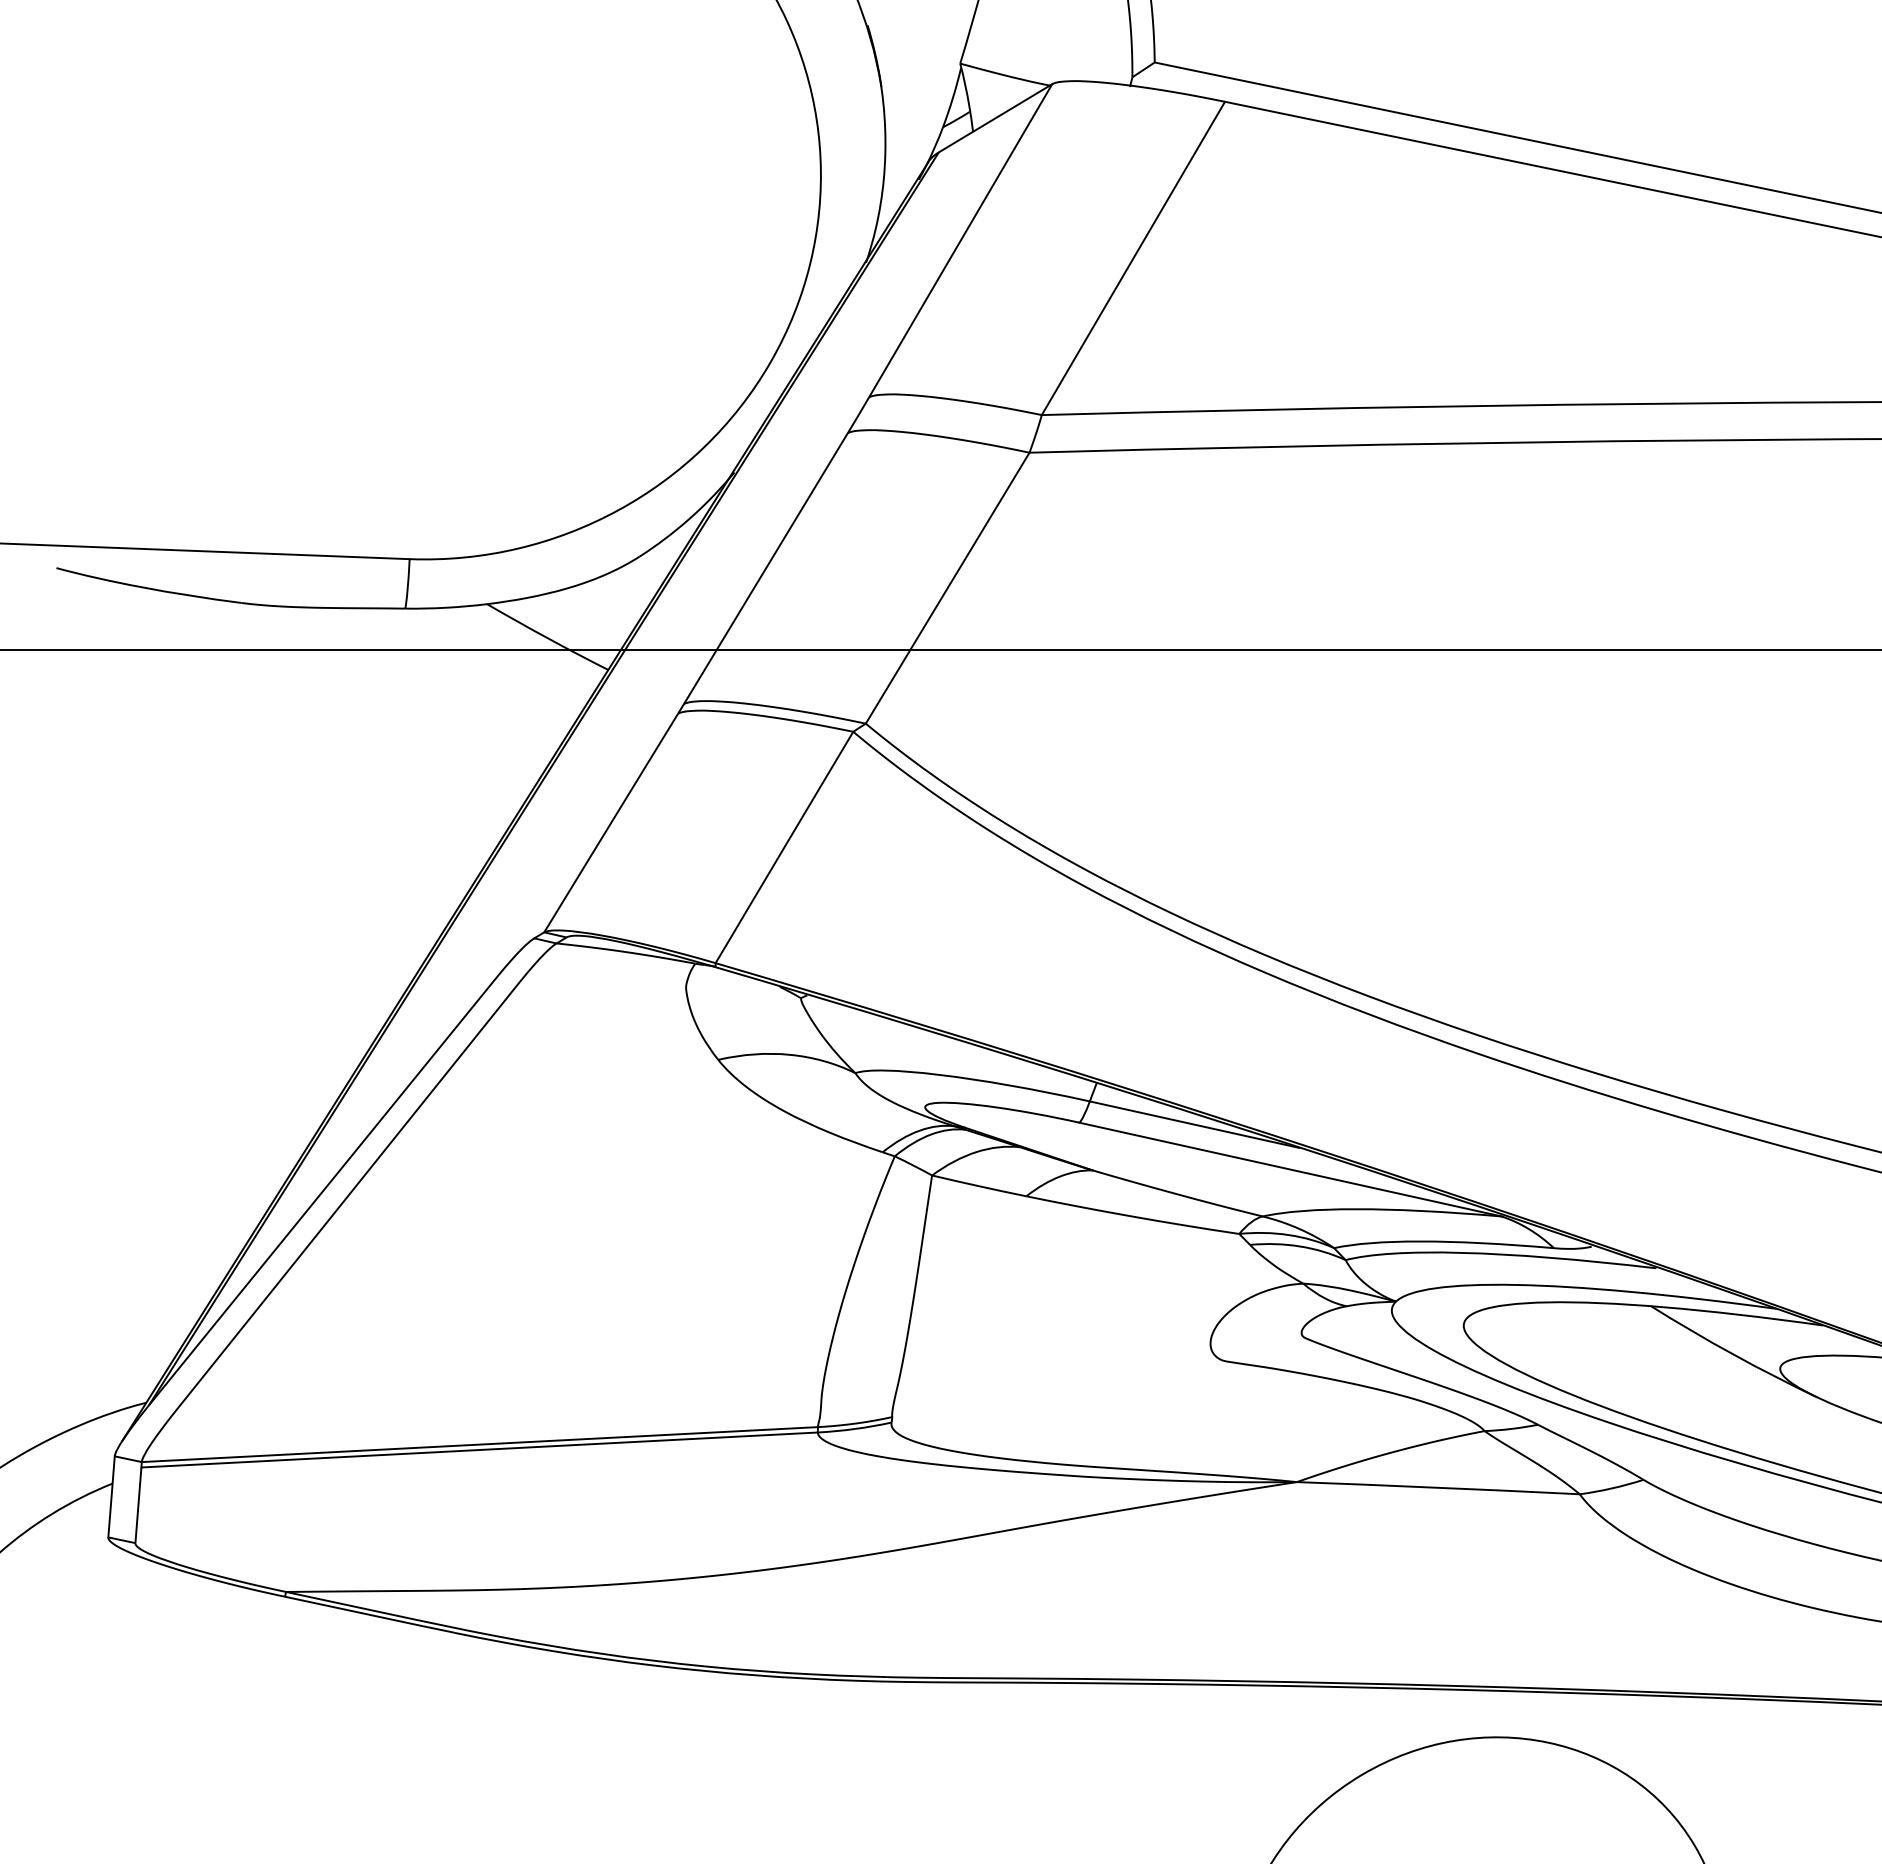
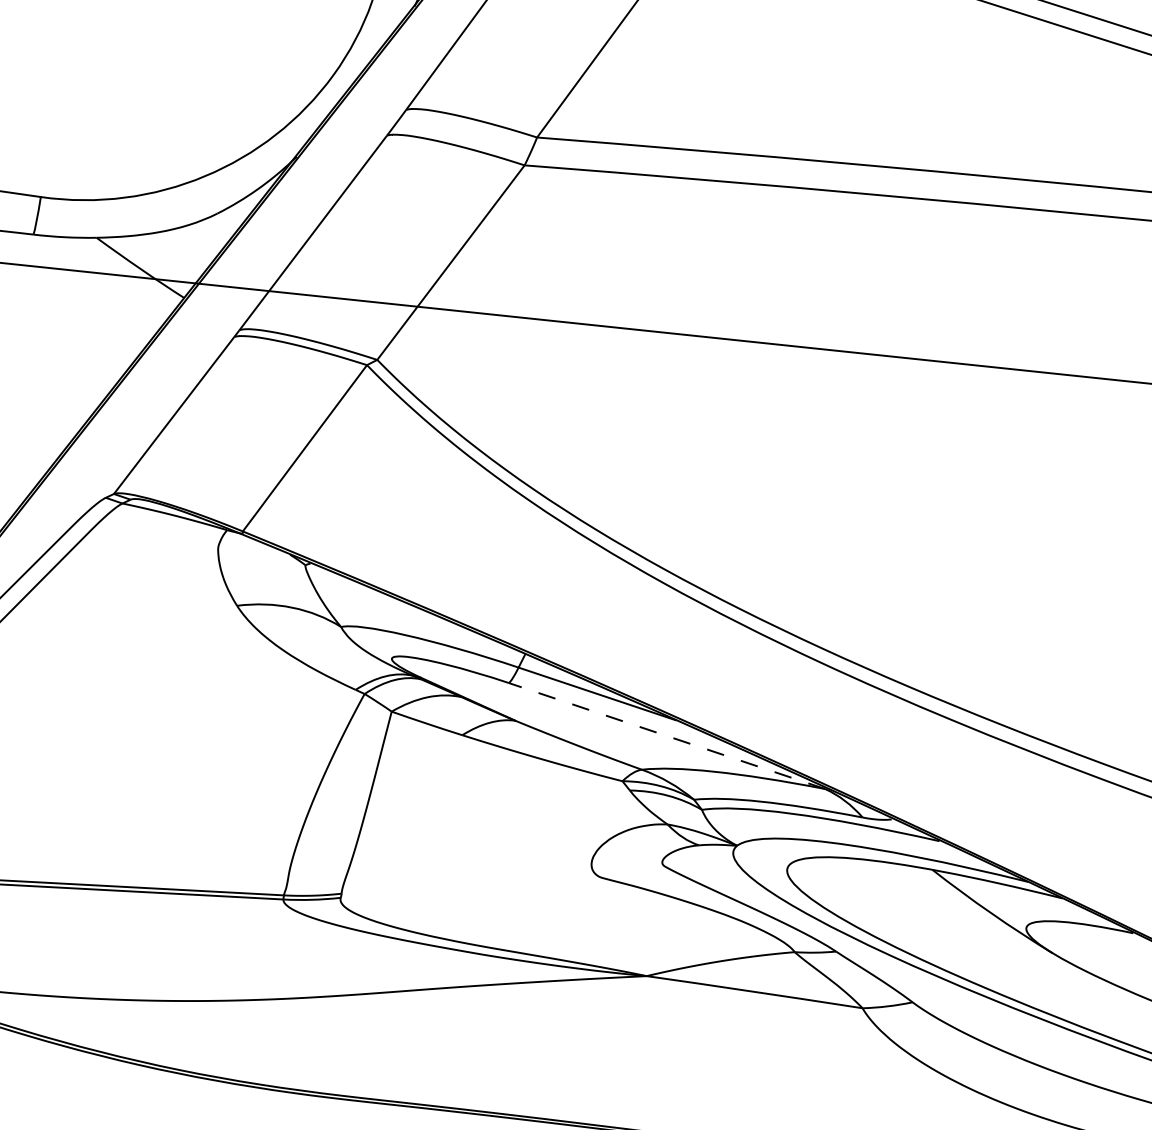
line: (1290, 1169) -> (666, 735), solid -> dashed

